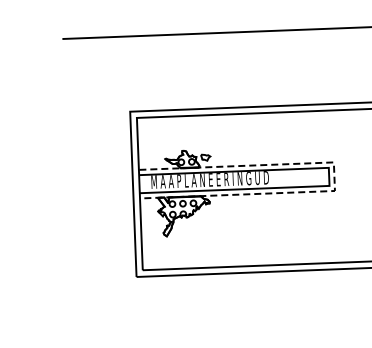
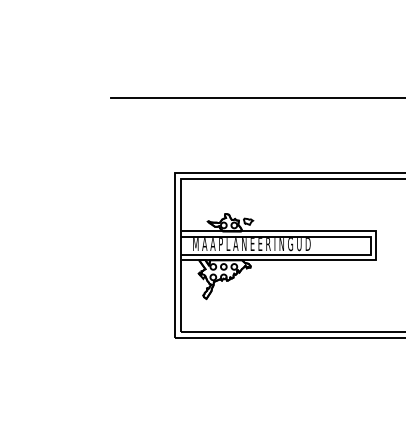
line: (334, 177) -> (376, 246), dashed -> solid

